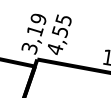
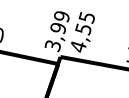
text: (35, 31) -> (58, 28), 3,19 -> 3,99

